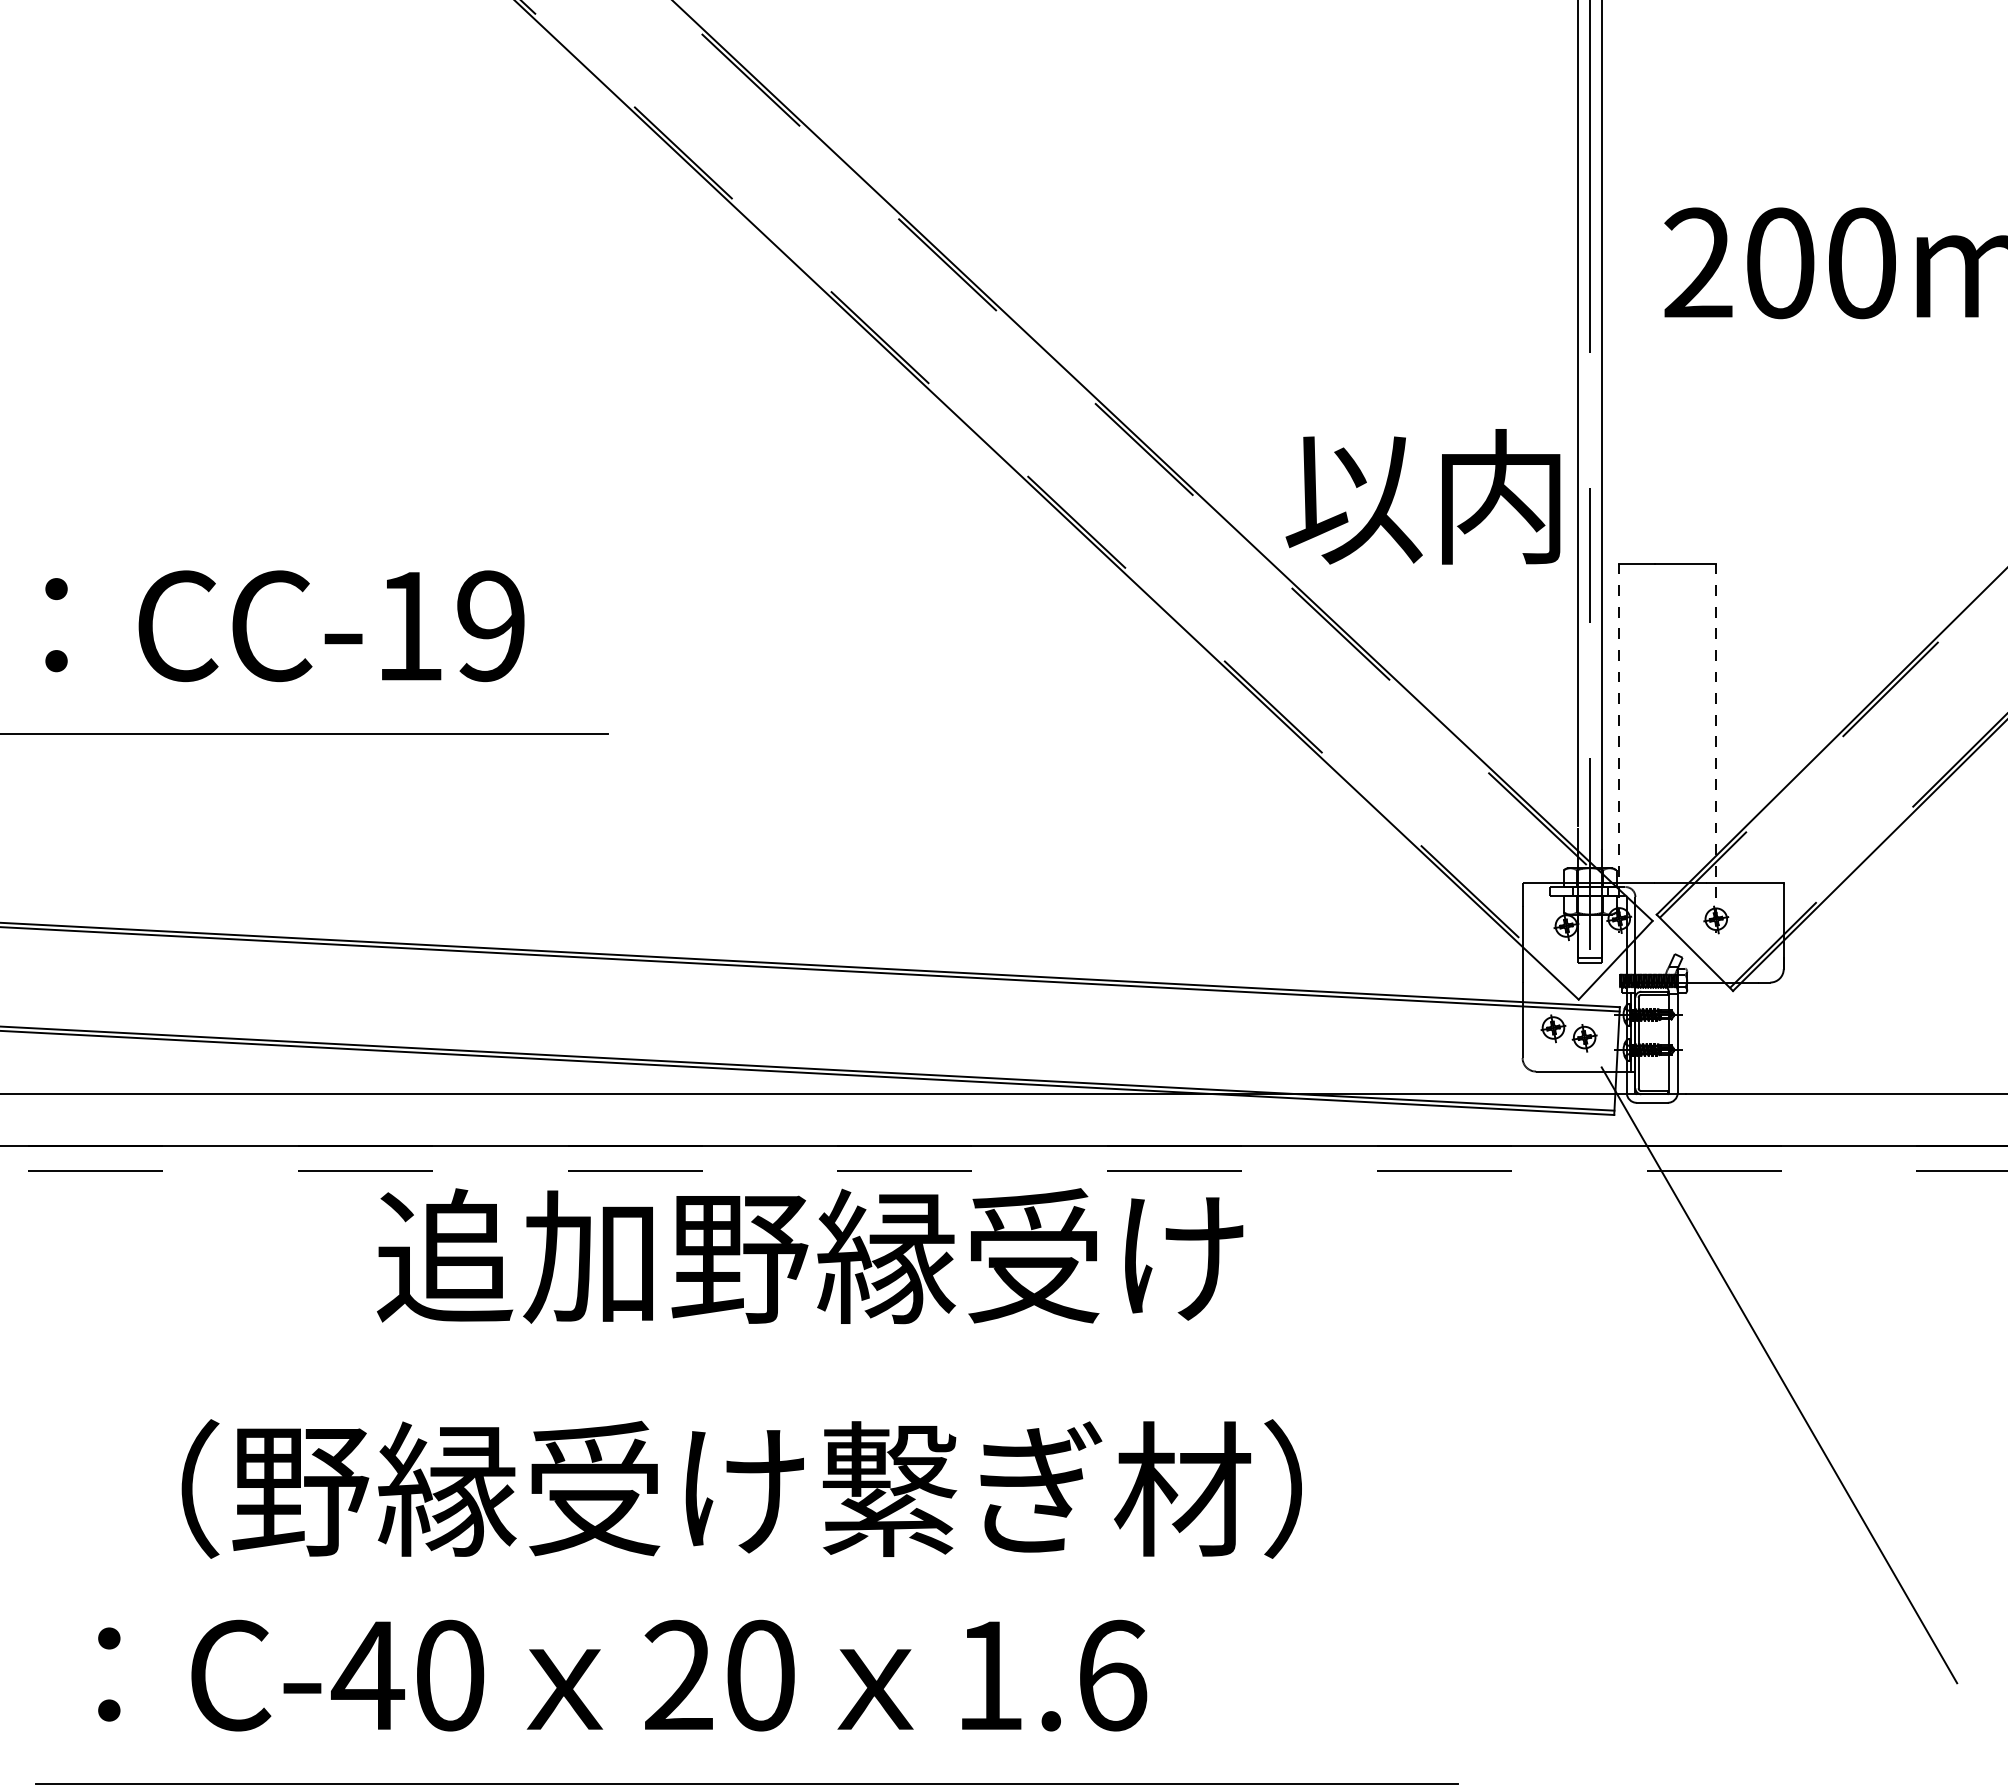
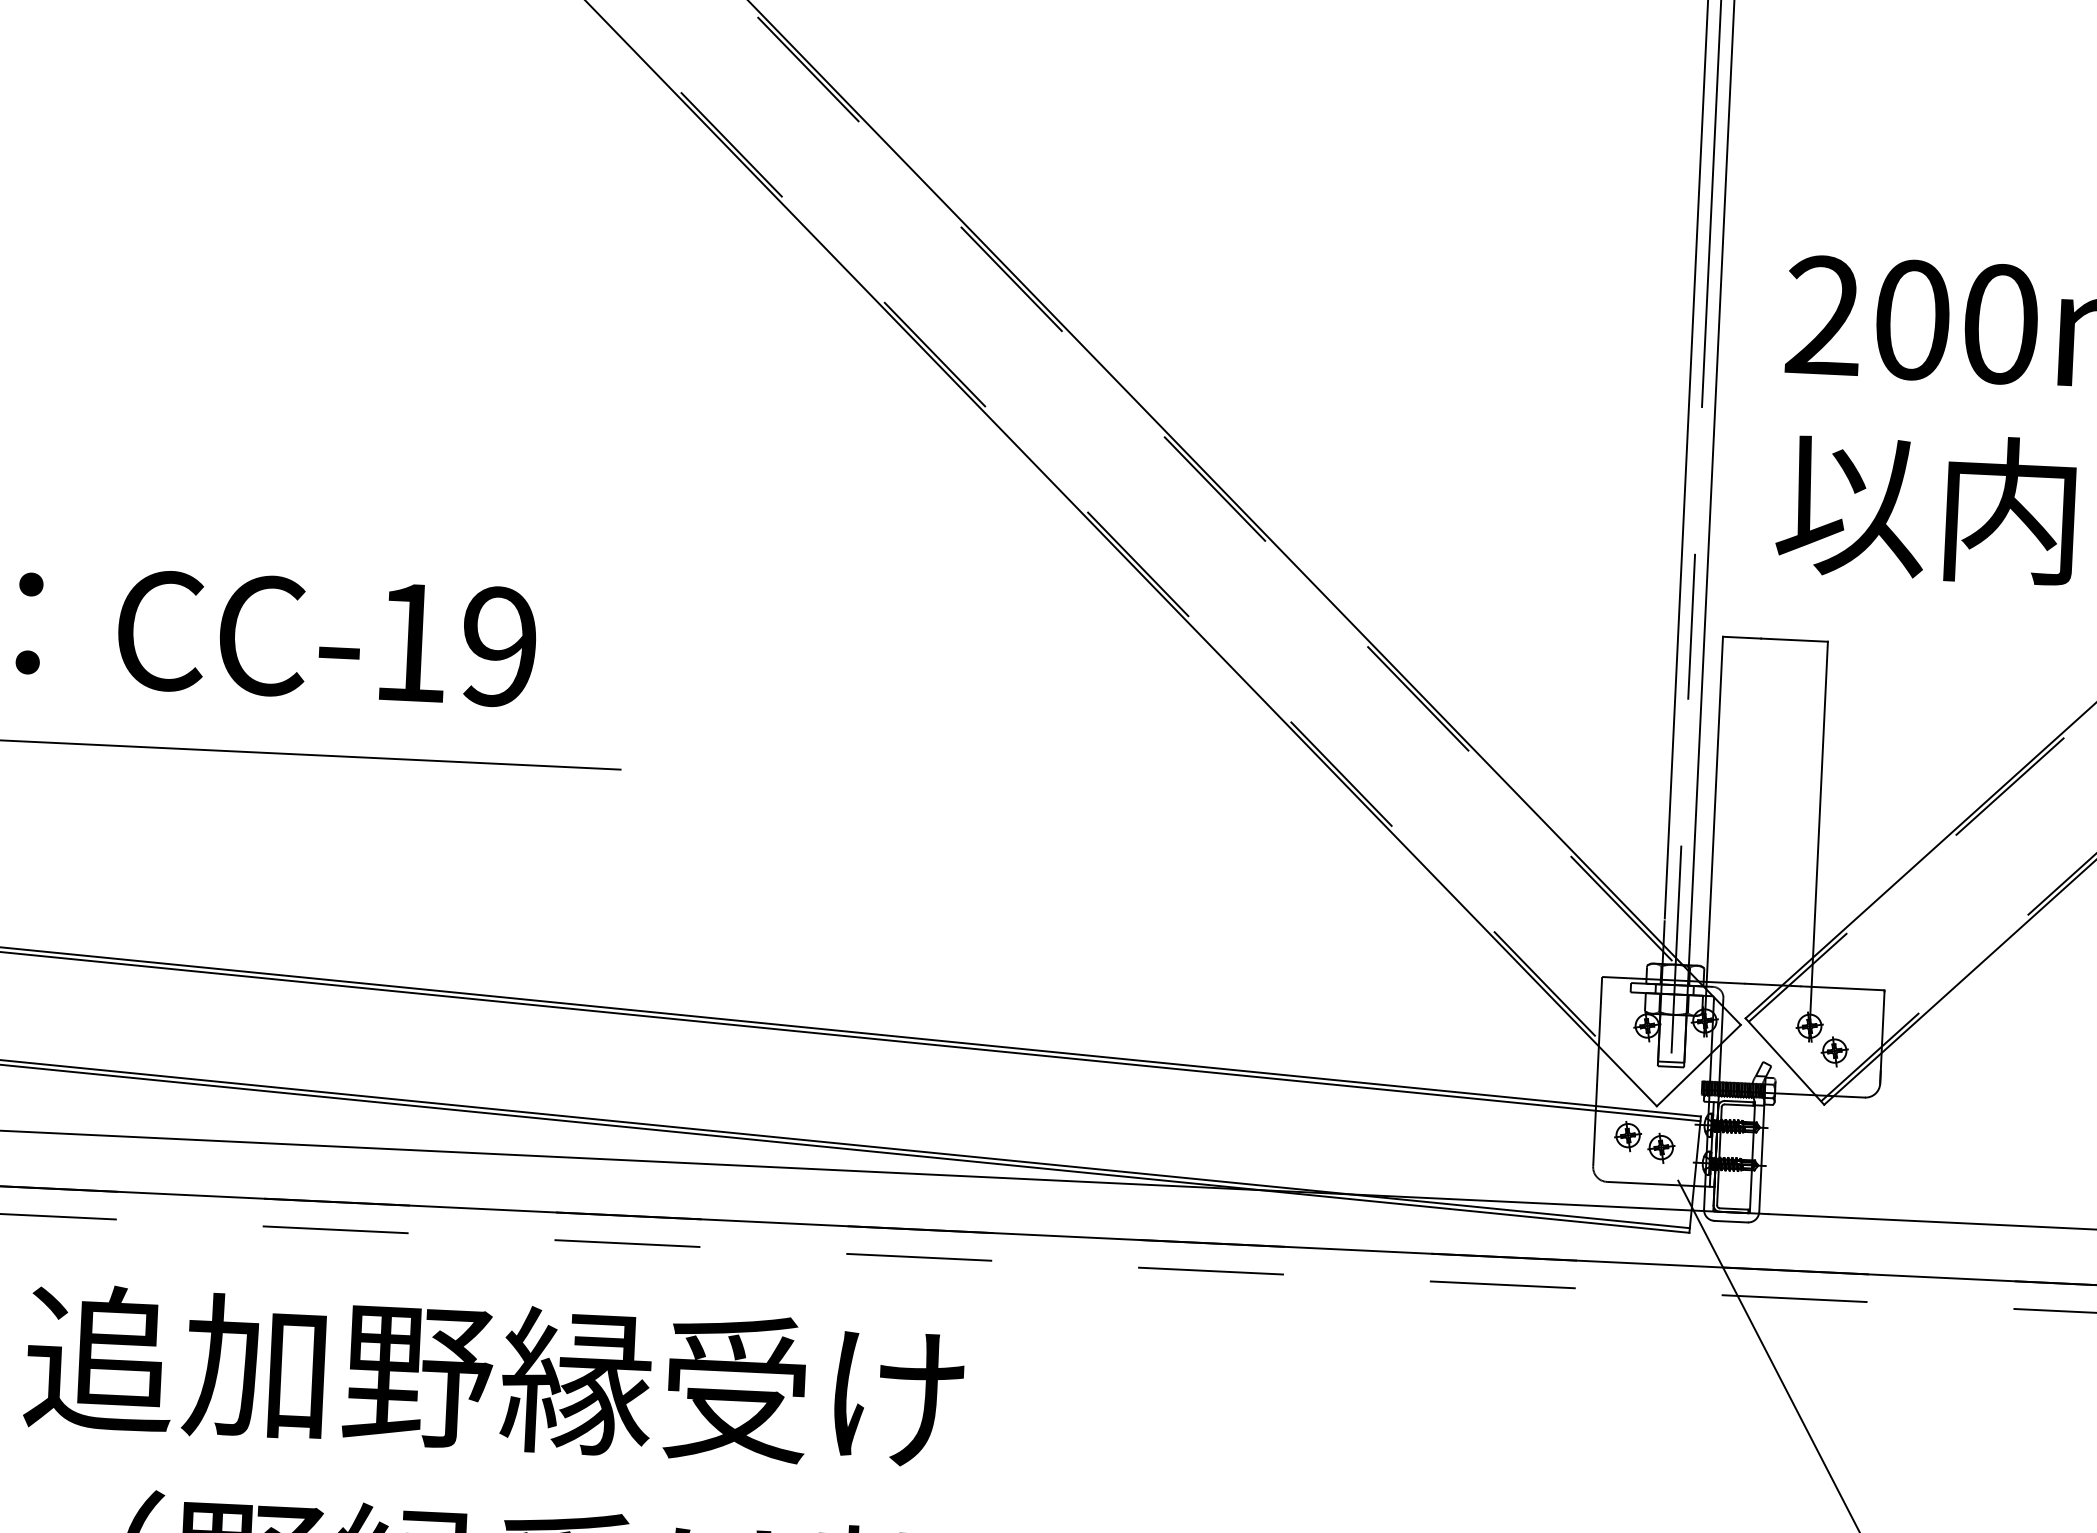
text: (1422, 496) -> (1925, 506), moved
line: (1619, 748) -> (1713, 836), dashed -> solid
line: (1716, 748) -> (1818, 841), dashed -> solid
part: (1740, 941) -> (1834, 1051), added
text: (810, 1256) -> (494, 1377), moved

